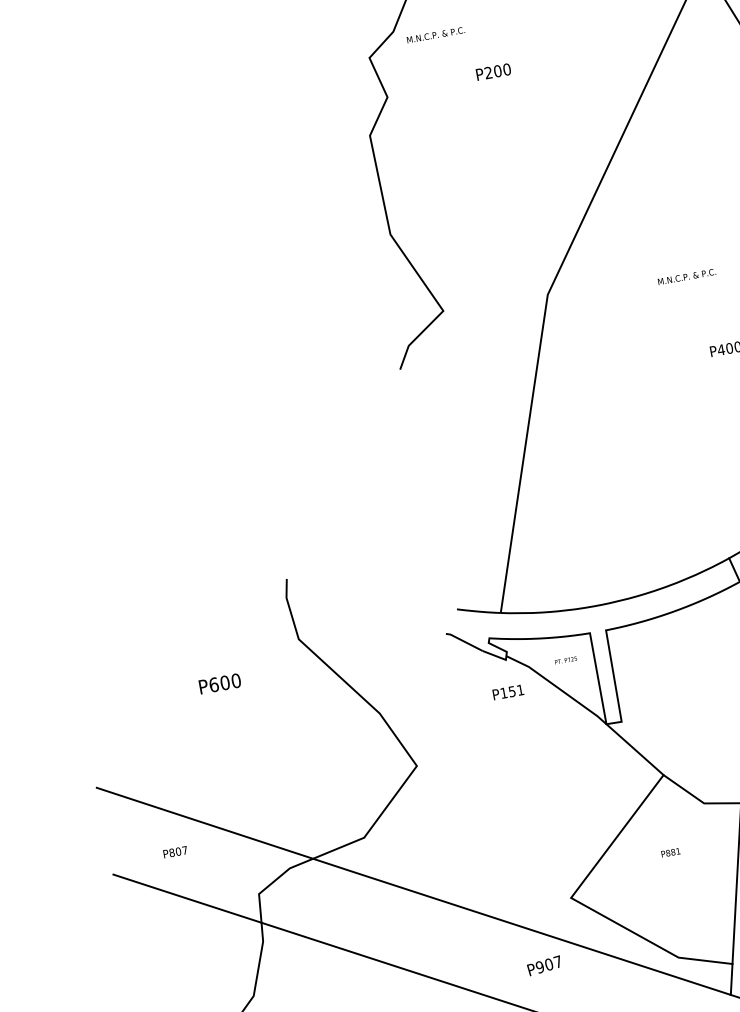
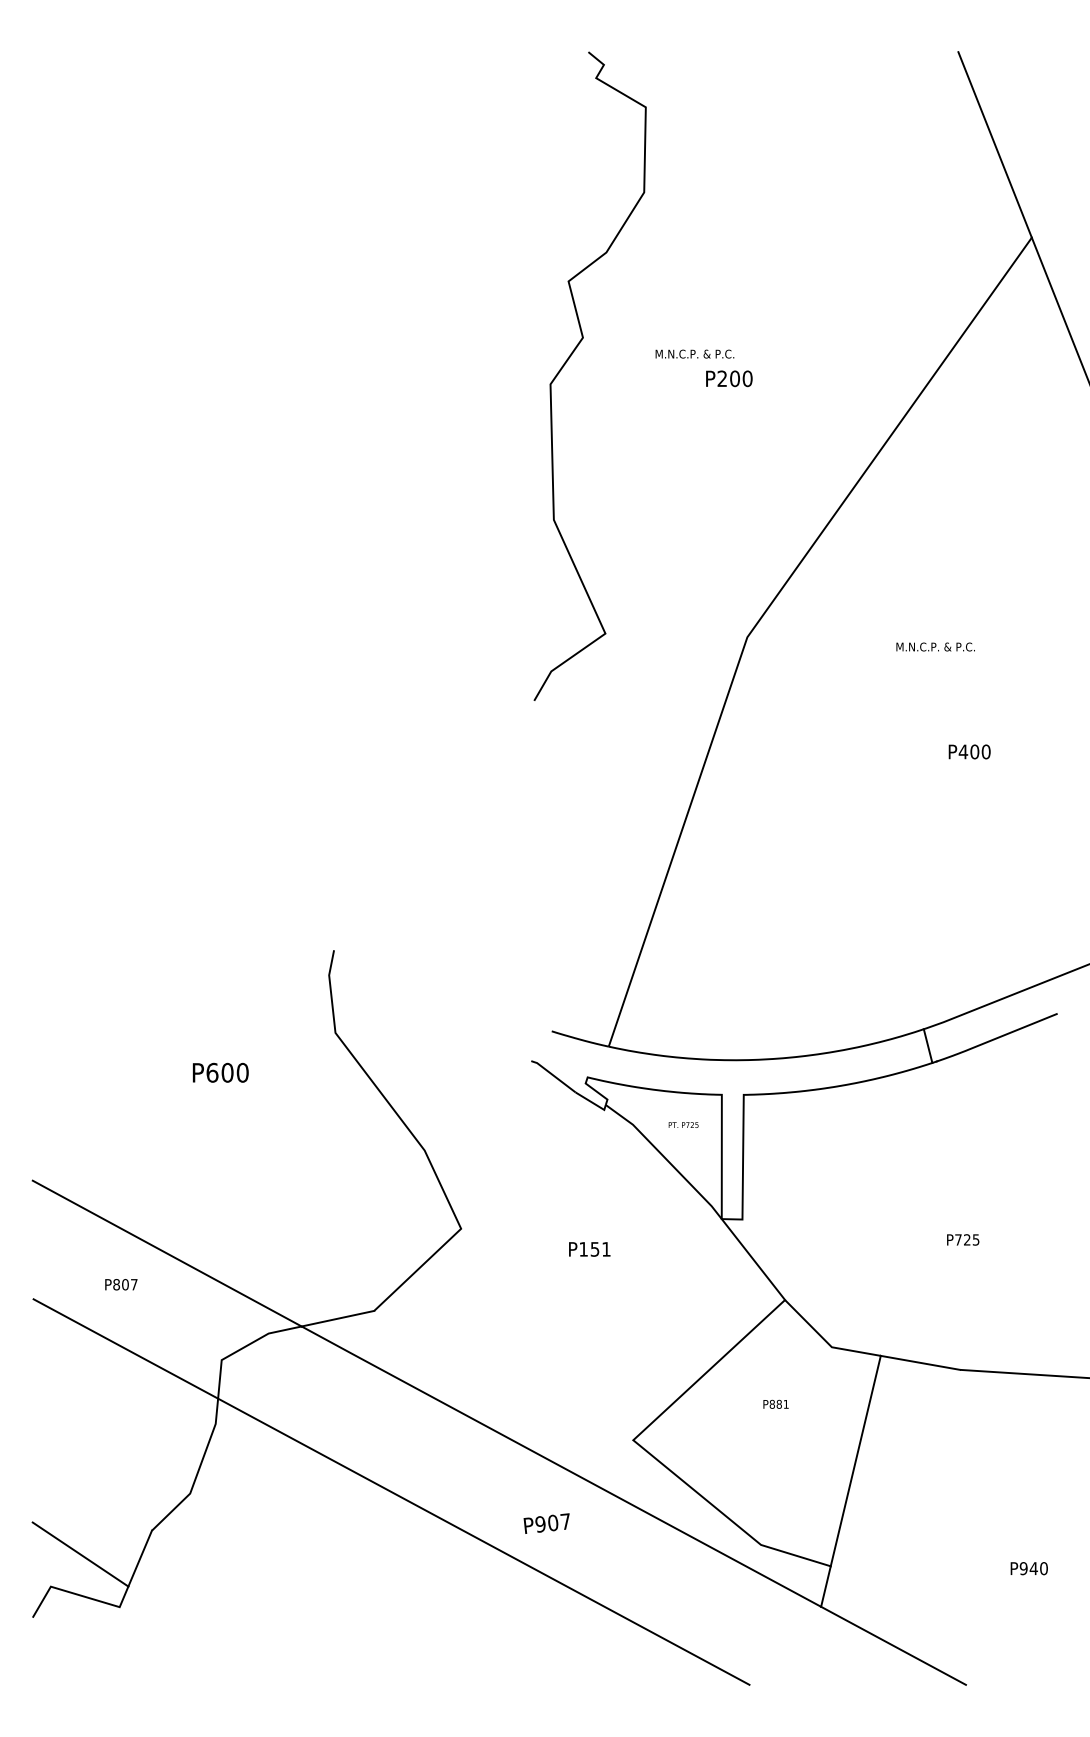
text: (435, 34) -> (694, 353), moved
text: (493, 71) -> (729, 378), moved
text: (508, 692) -> (589, 1249), moved
text: (544, 965) -> (546, 1523), moved

